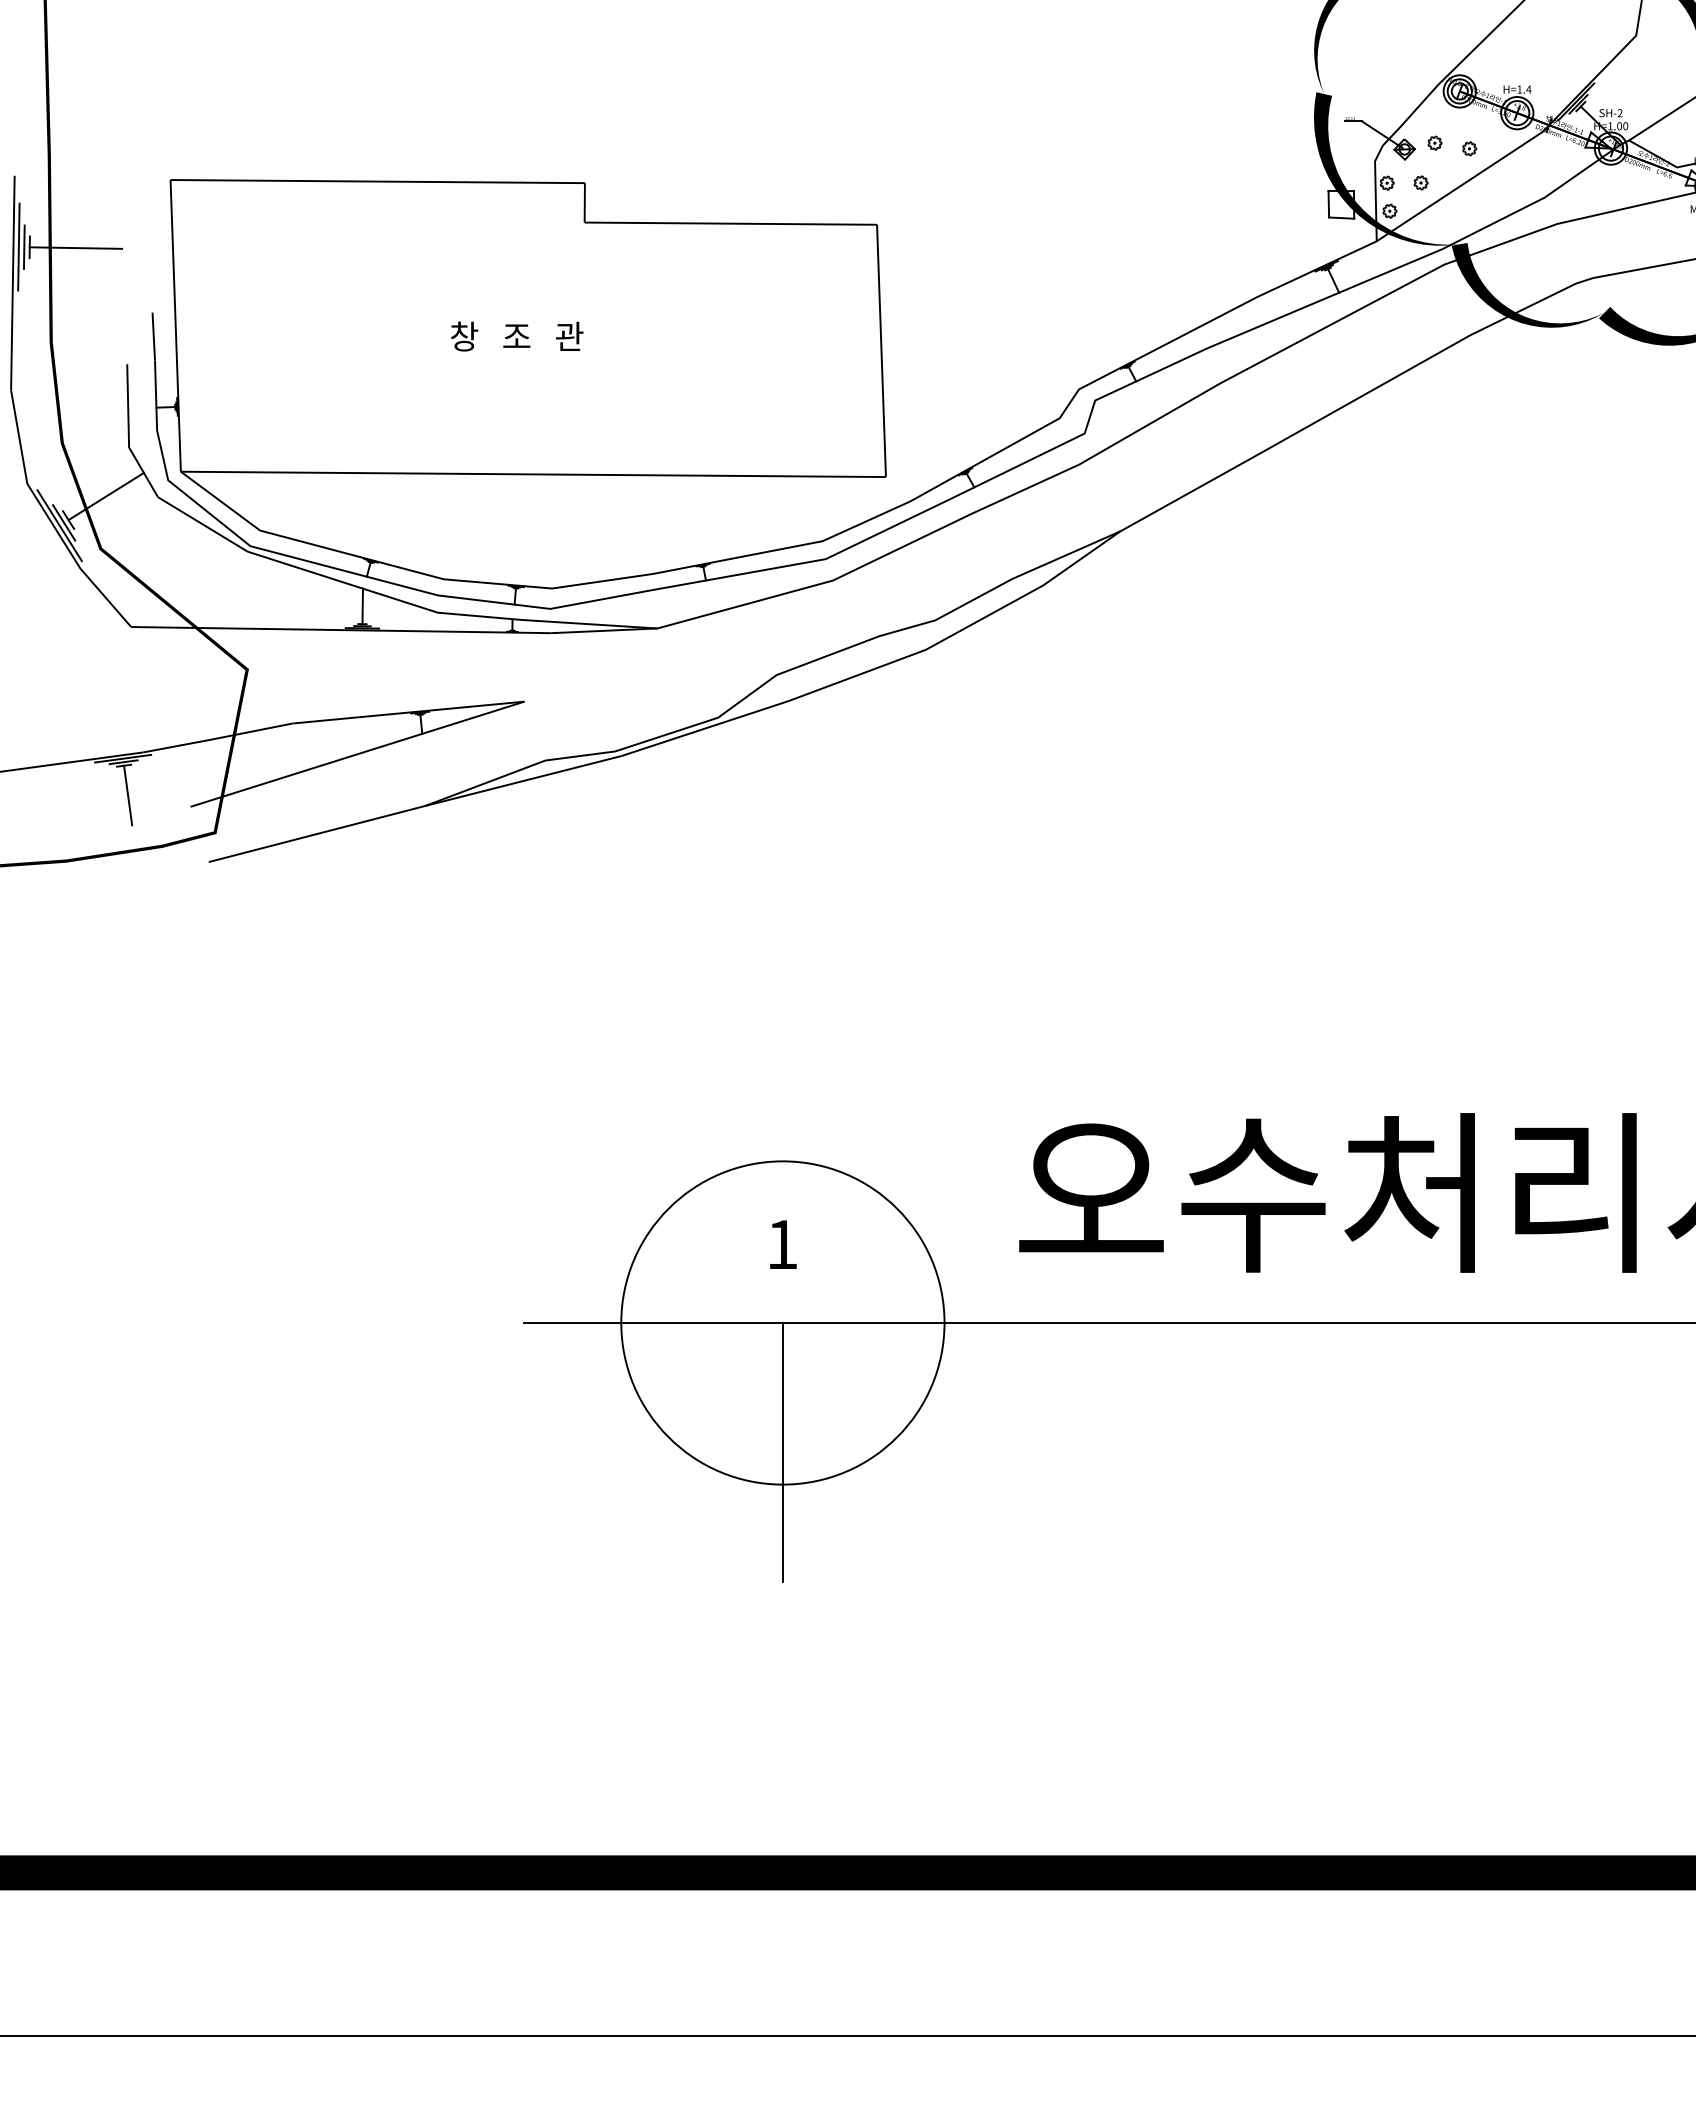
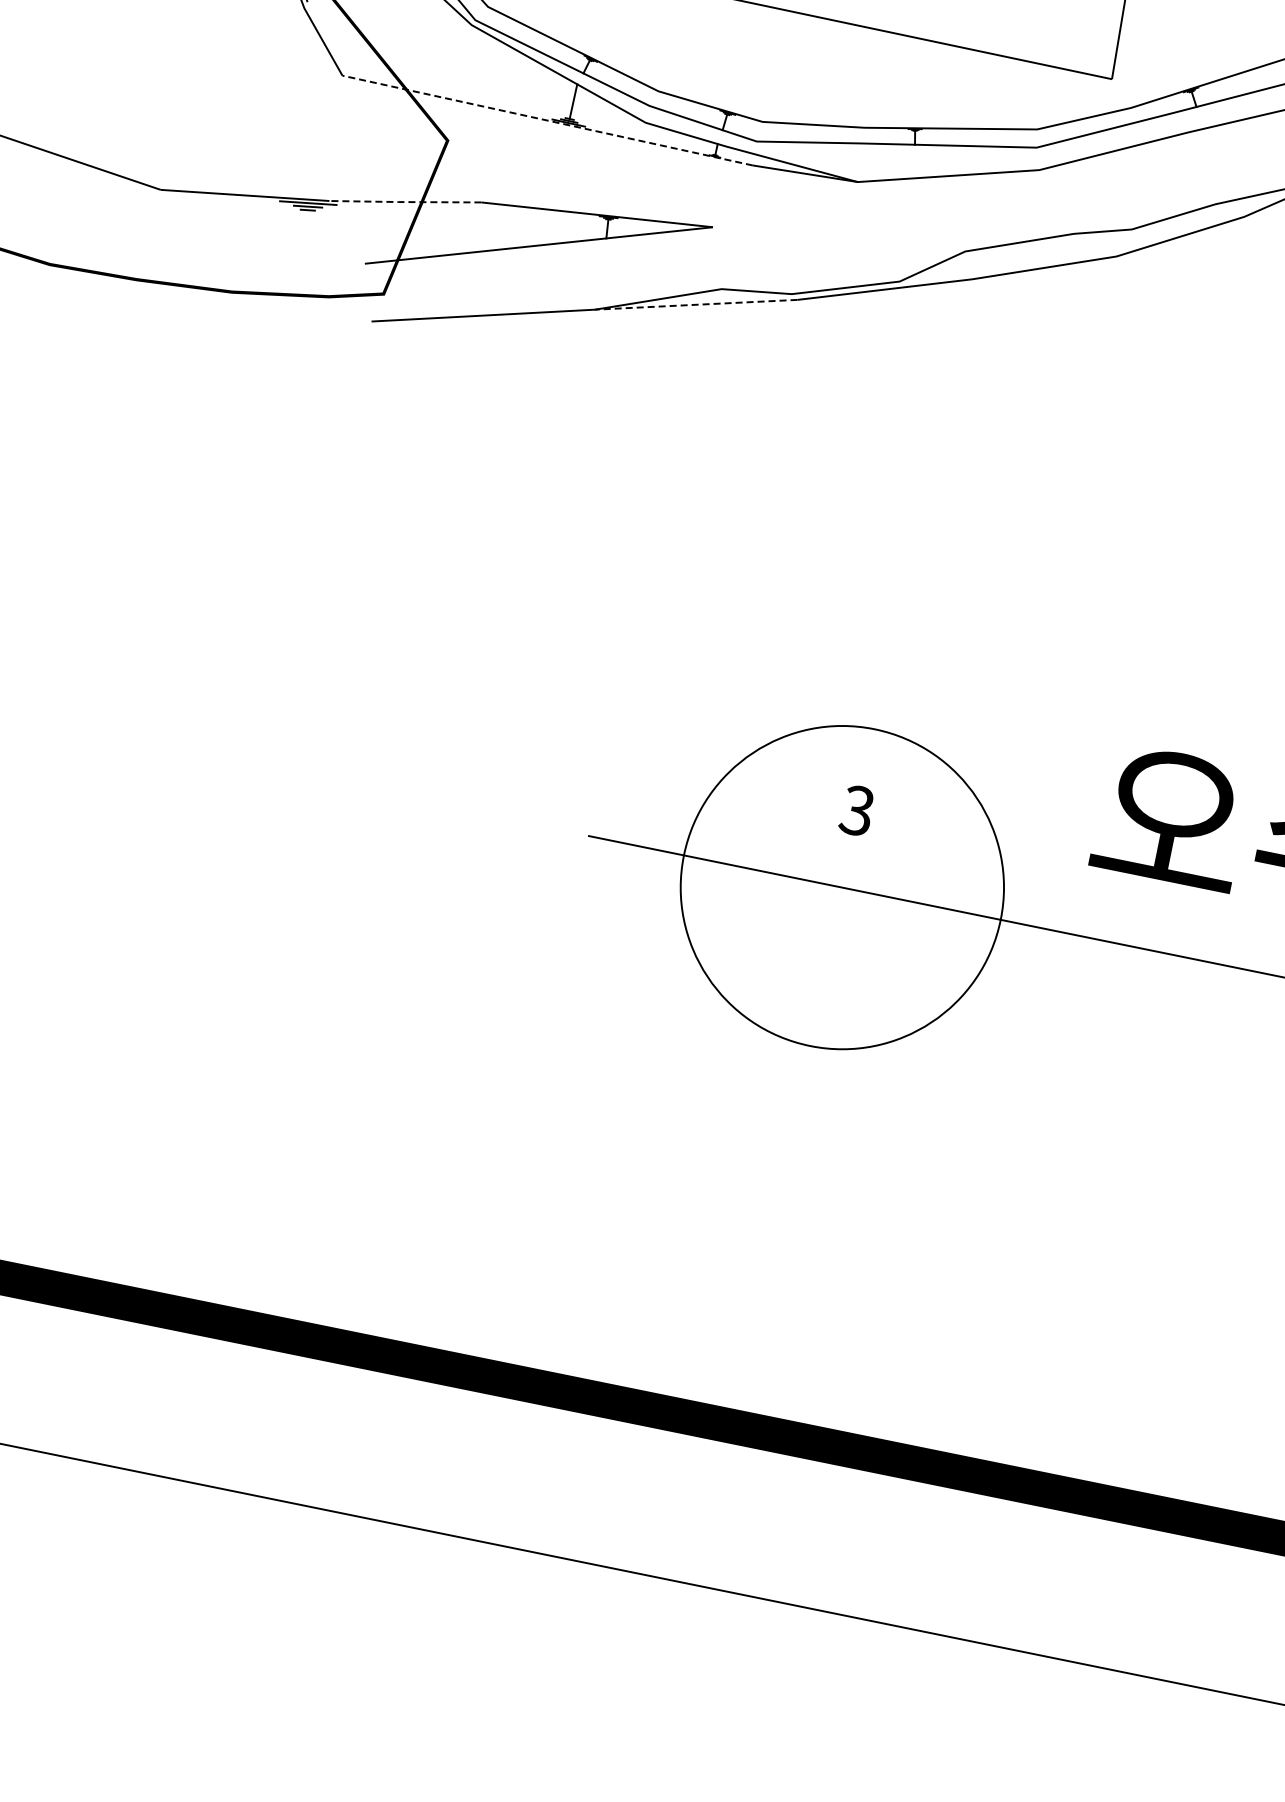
line: (340, 630) -> (546, 120), solid -> dashed
line: (217, 738) -> (404, 202), solid -> dashed
line: (523, 781) -> (696, 305), solid -> dashed
line: (128, 795) -> (306, 240), removed
text: (781, 1244) -> (856, 810), 1 -> 3
line: (782, 1451) -> (816, 1013), removed

